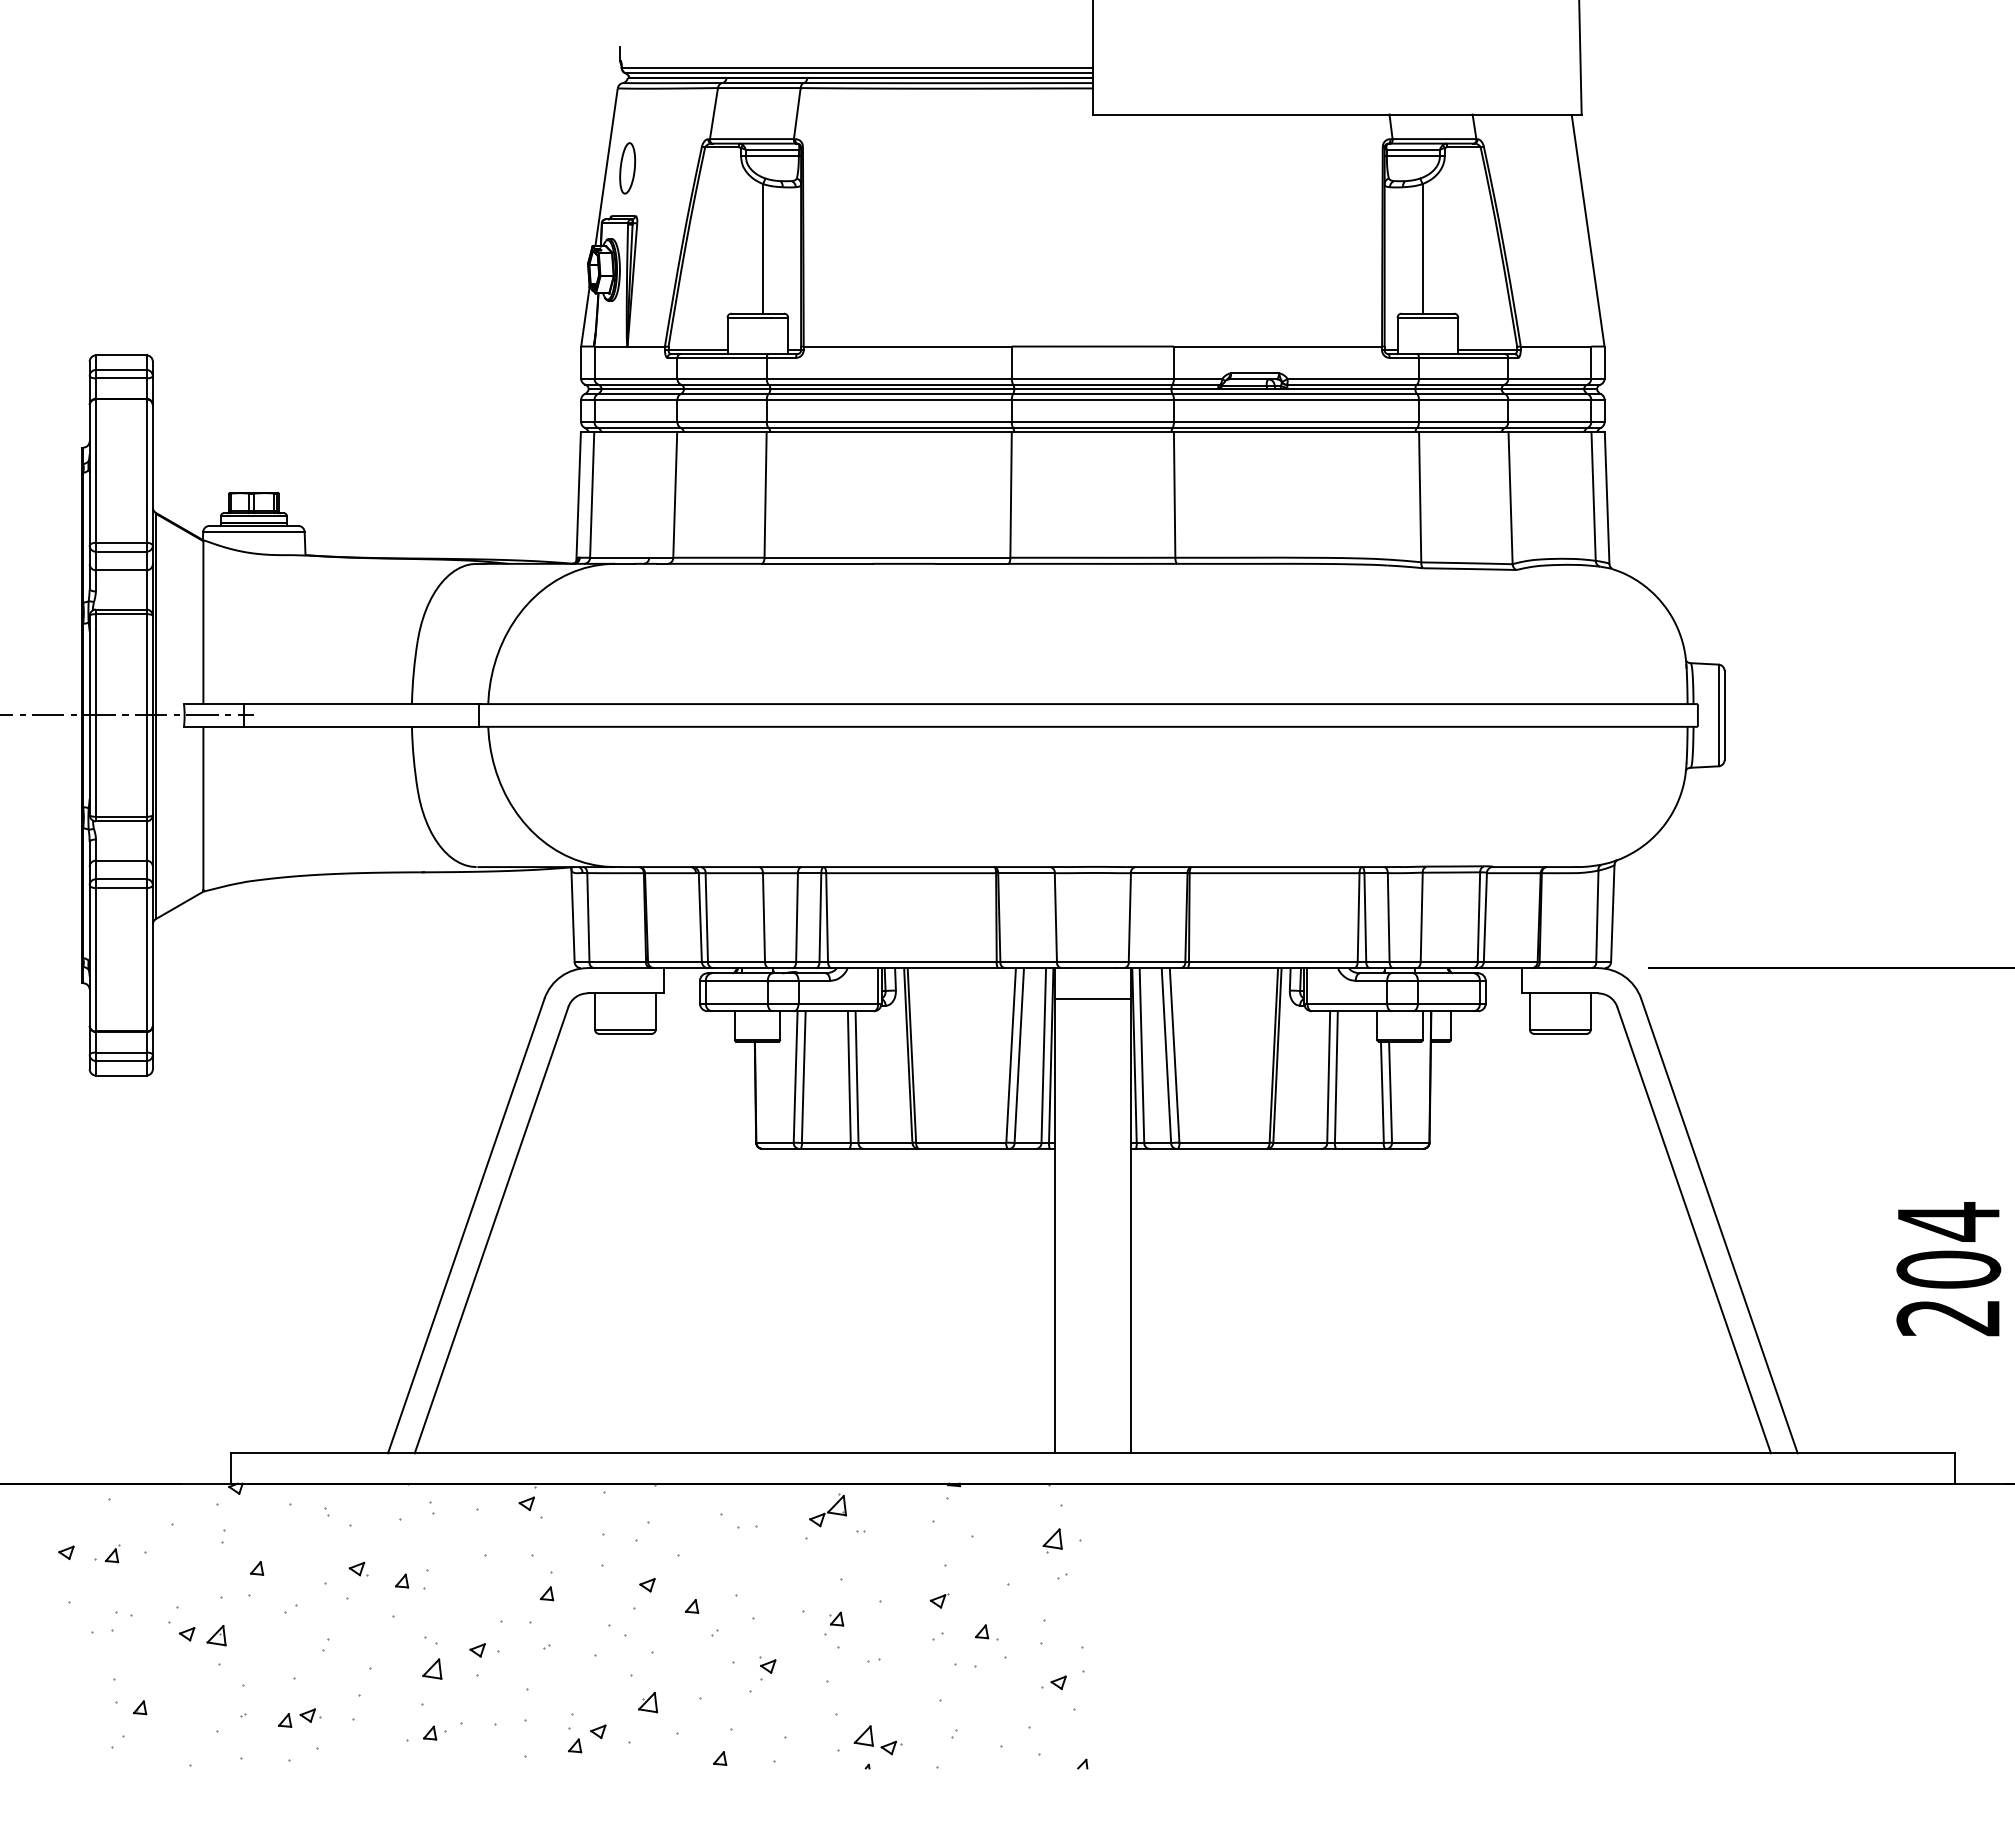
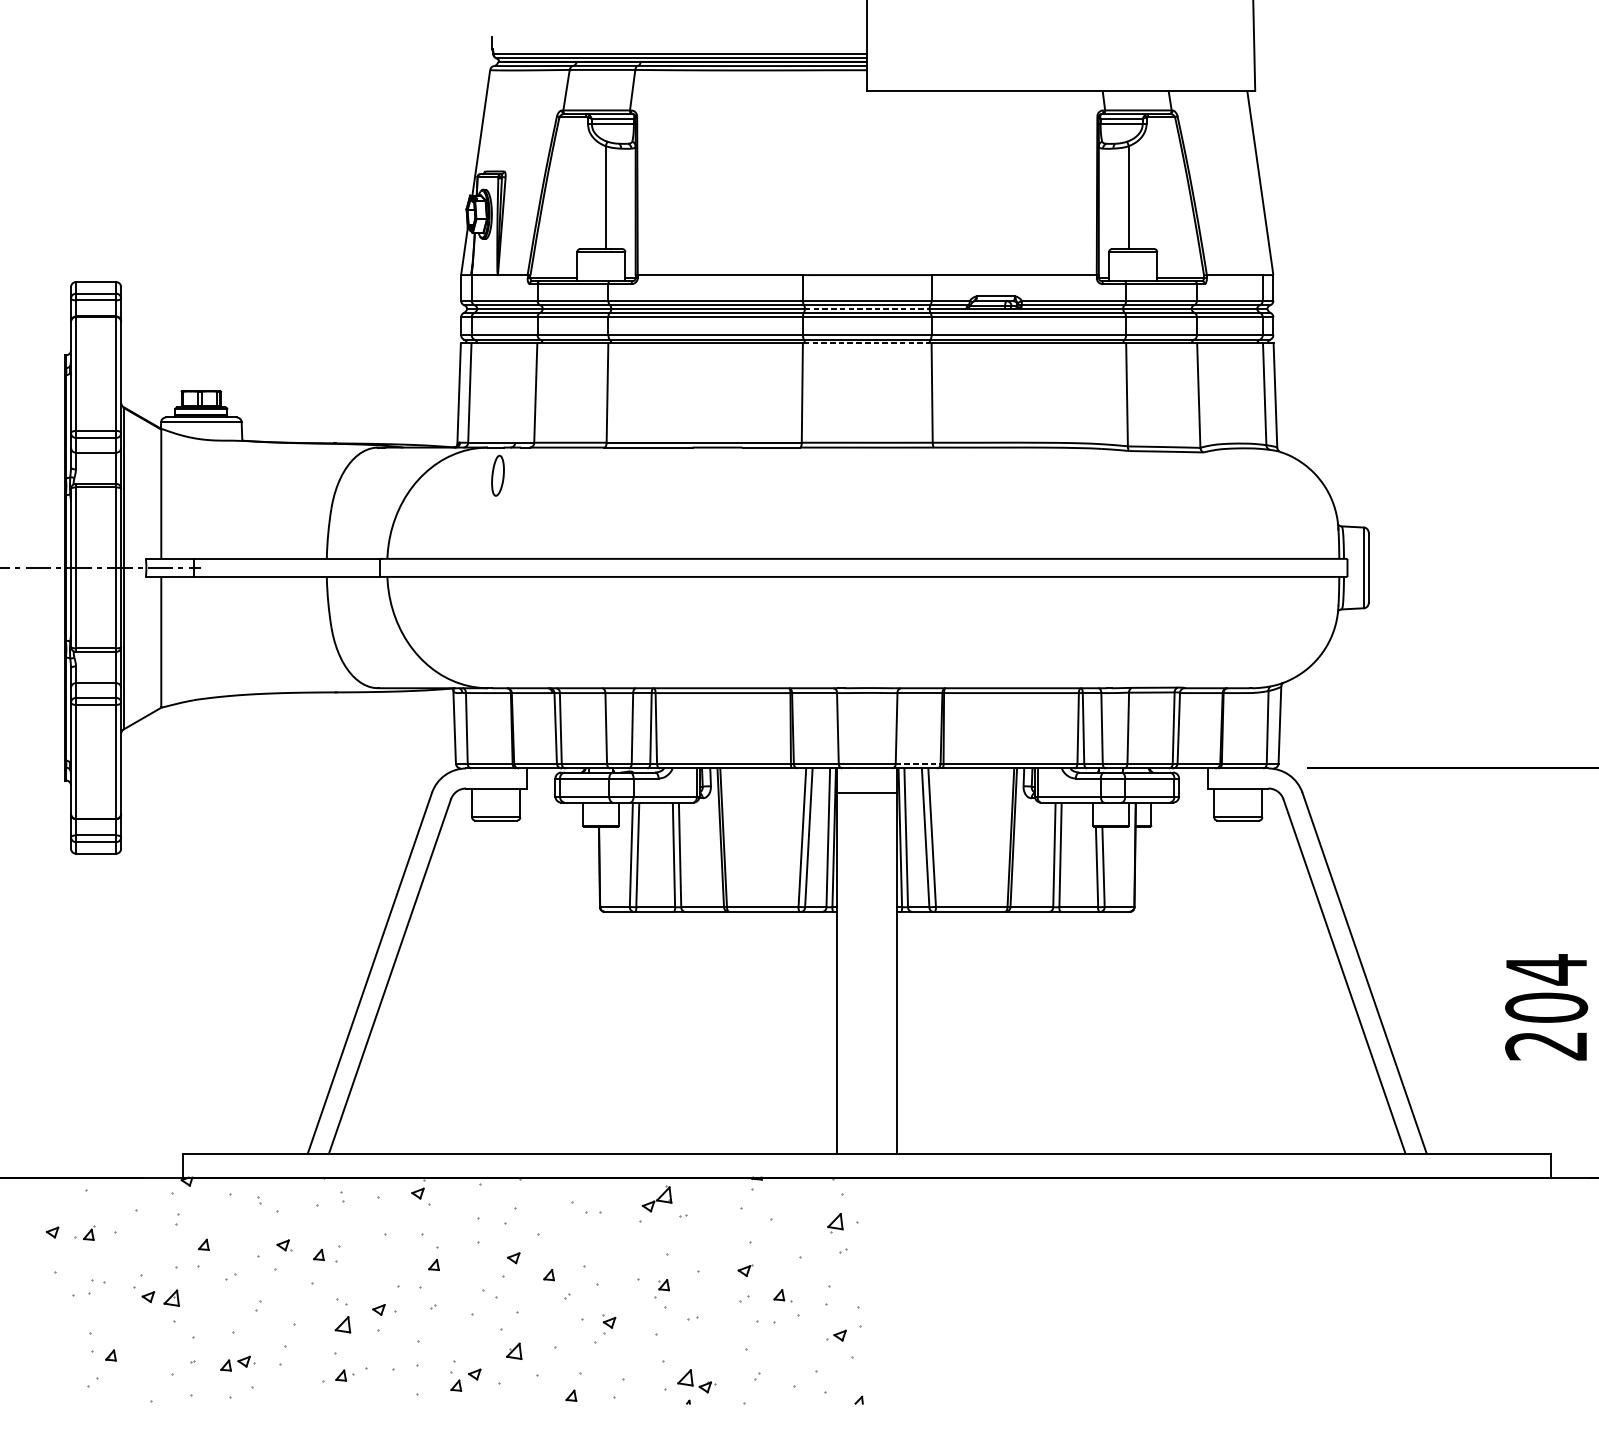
part: (627, 168) -> (497, 475), moved
line: (1092, 389) -> (866, 309), solid -> dashed
line: (1092, 432) -> (866, 343), solid -> dashed
line: (1157, 962) -> (918, 763), solid -> dashed

